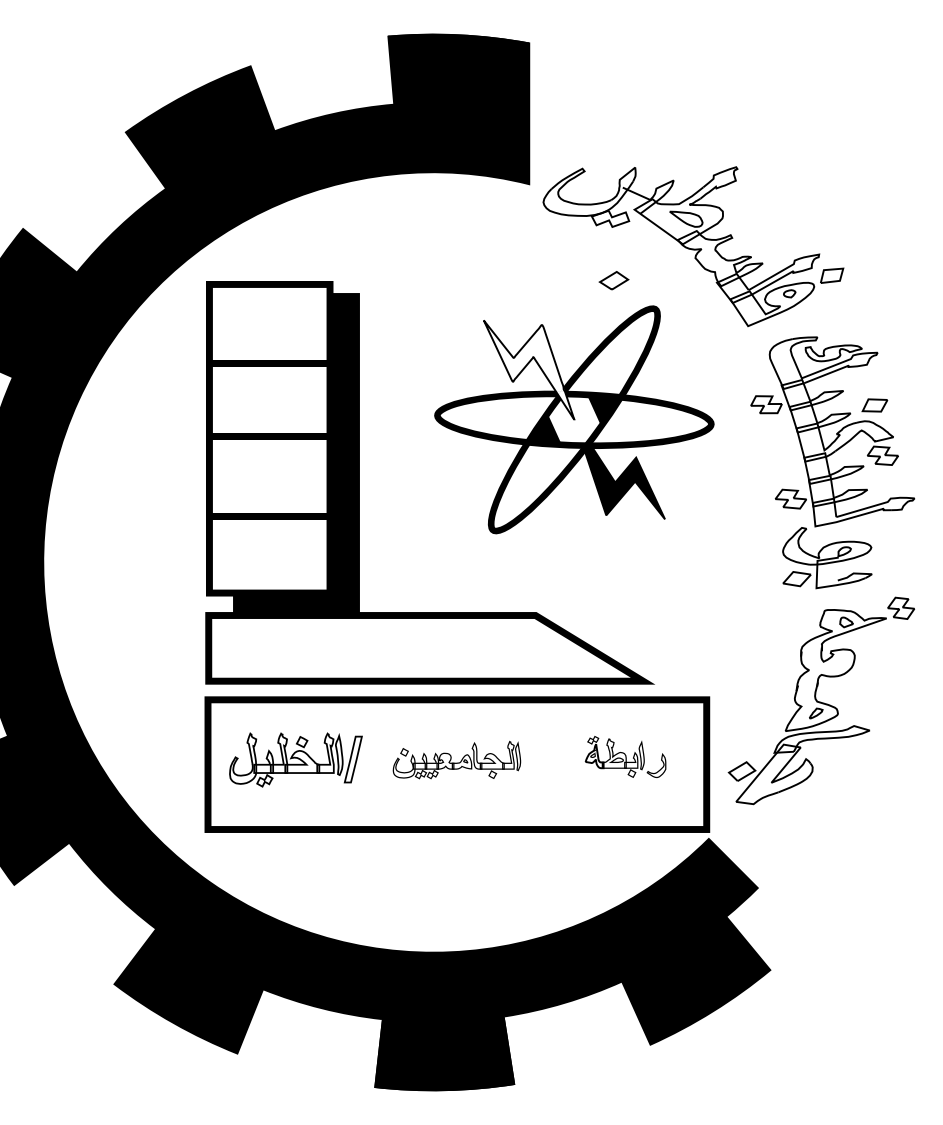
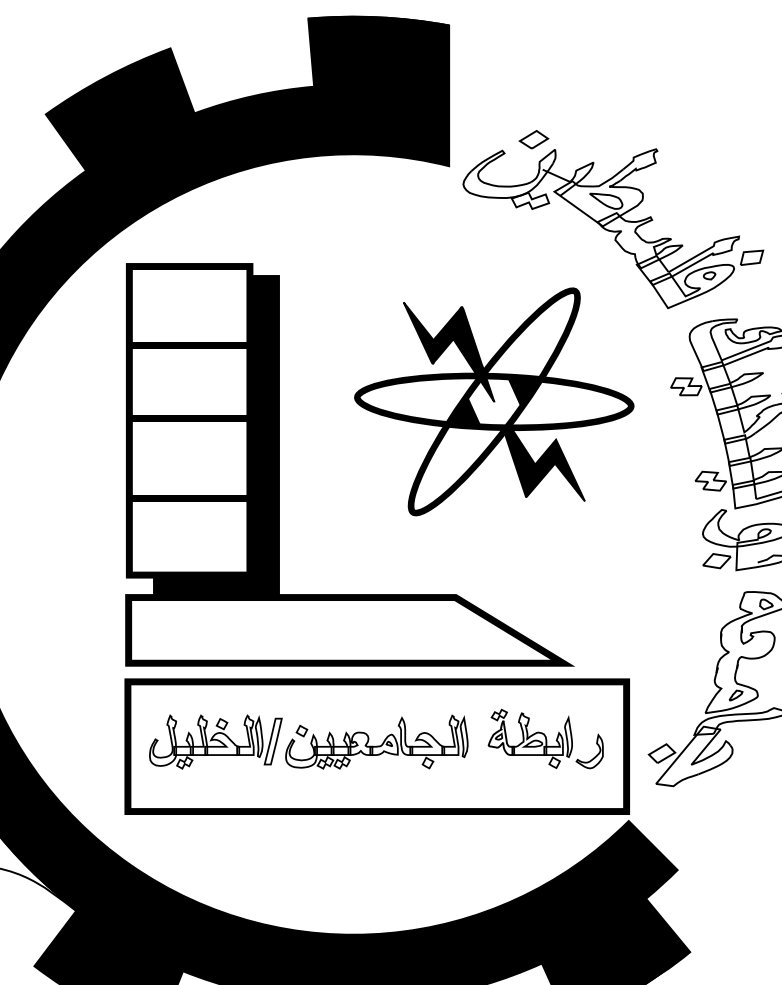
part: (613, 280) -> (533, 139), moved
fill: (528, 369) -> (448, 351), added
part: (625, 756) -> (545, 738), size x1.43
part: (456, 759) -> (376, 741), size x1.43

